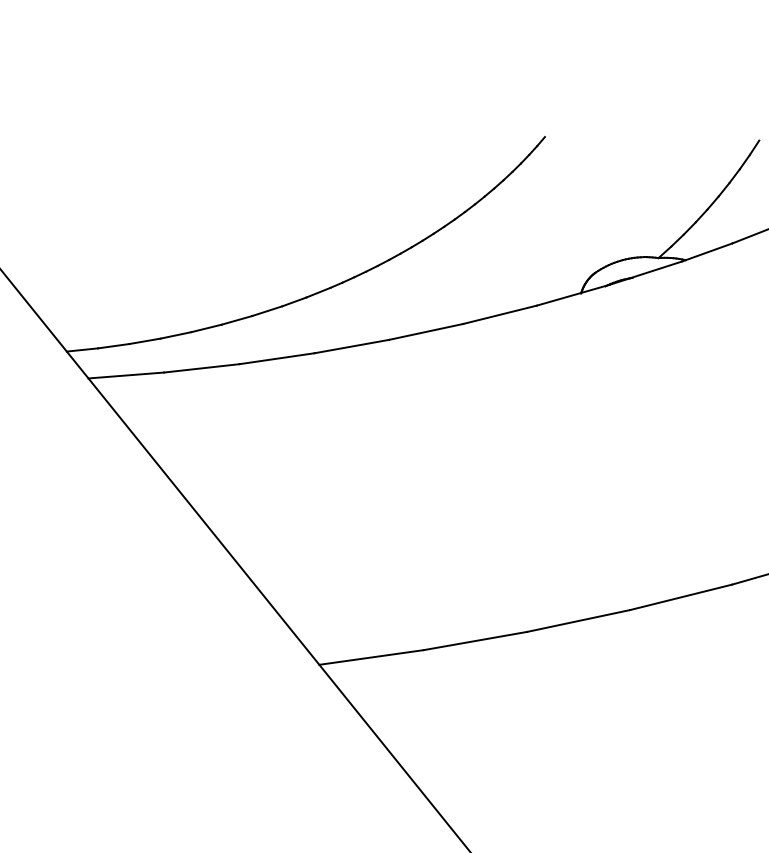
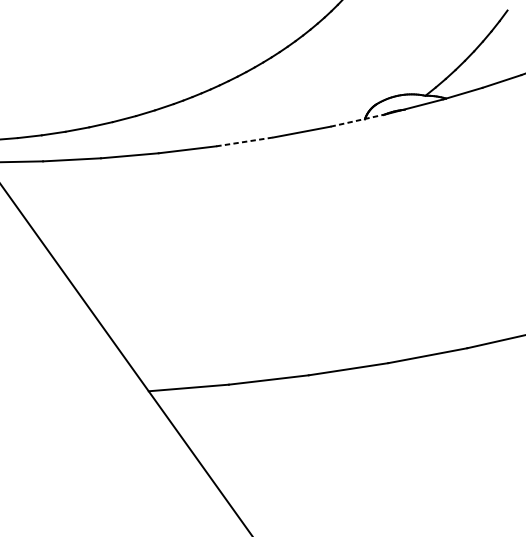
line: (573, 295) -> (358, 120), solid -> dashed
line: (426, 331) -> (245, 141), solid -> dashed

